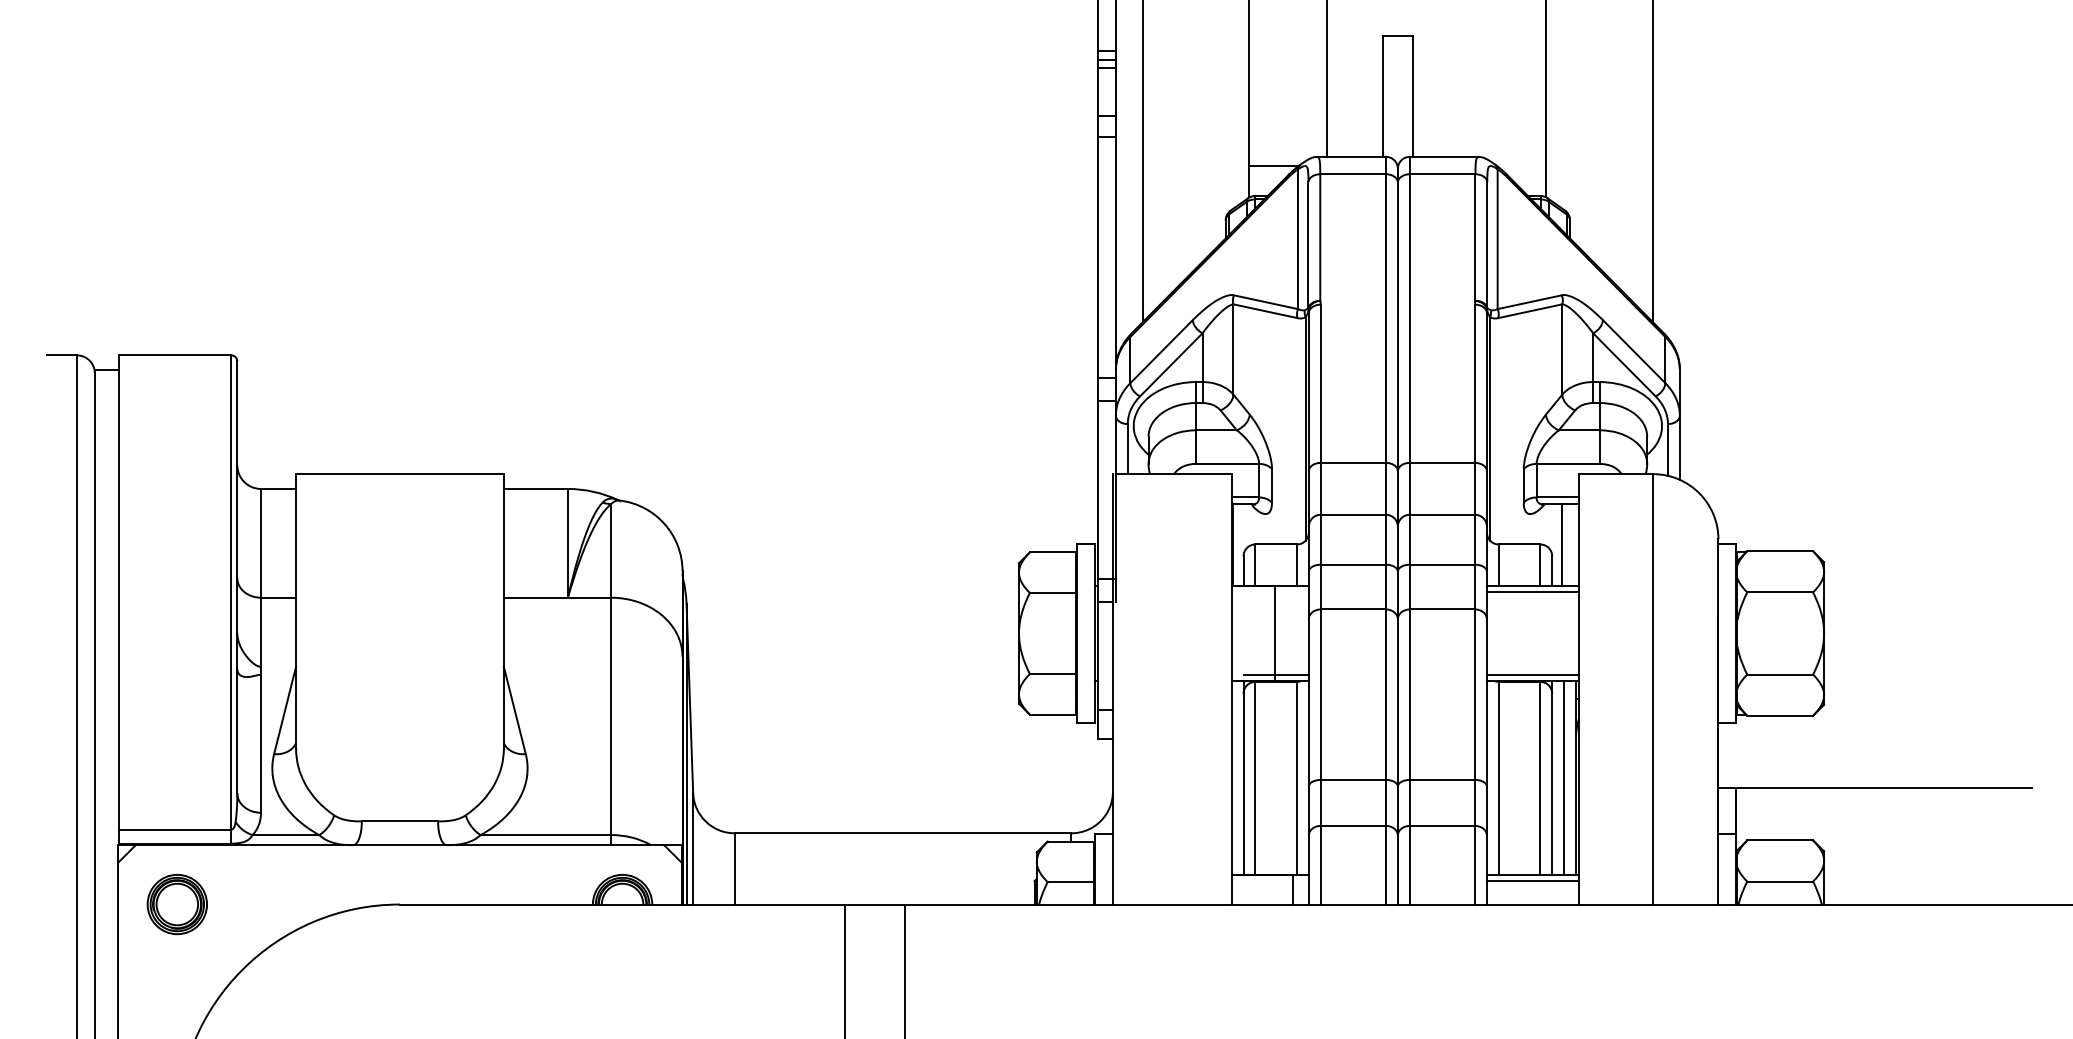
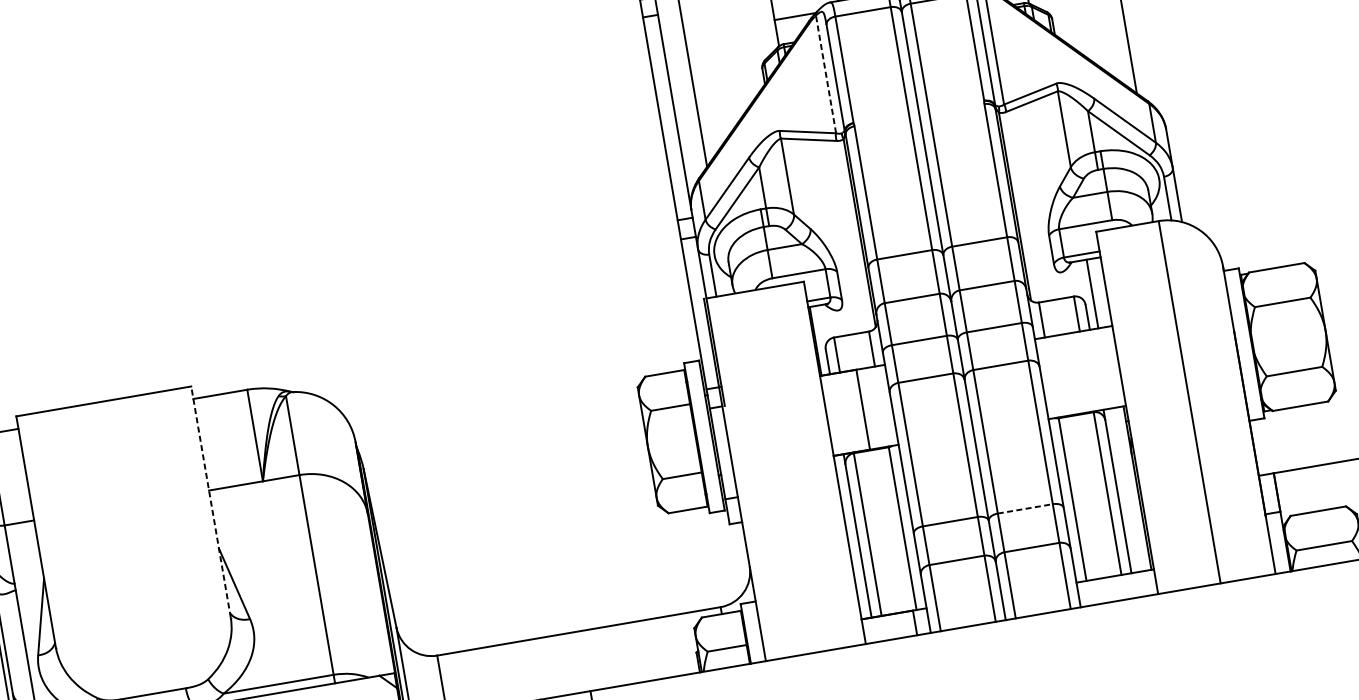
line: (1298, 239) -> (826, 74), solid -> dashed
line: (1532, 591) -> (1074, 337), removed
line: (503, 610) -> (210, 501), solid -> dashed
line: (1275, 675) -> (869, 444), removed
line: (1532, 675) -> (1086, 407), removed
line: (1564, 778) -> (1127, 490), removed
line: (1442, 779) -> (1025, 508), solid -> dashed
line: (1532, 881) -> (1115, 581), removed

